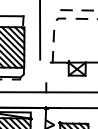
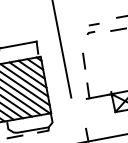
part: (64, 14) -> (93, 28), size x0.6

